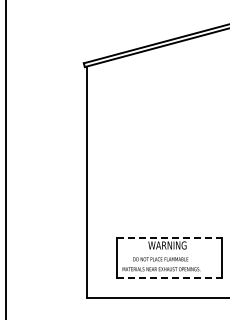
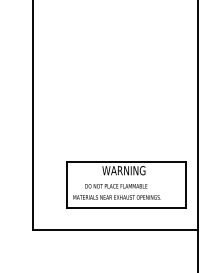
line: (169, 237) -> (126, 161), dashed -> solid
line: (169, 278) -> (126, 207), dashed -> solid

